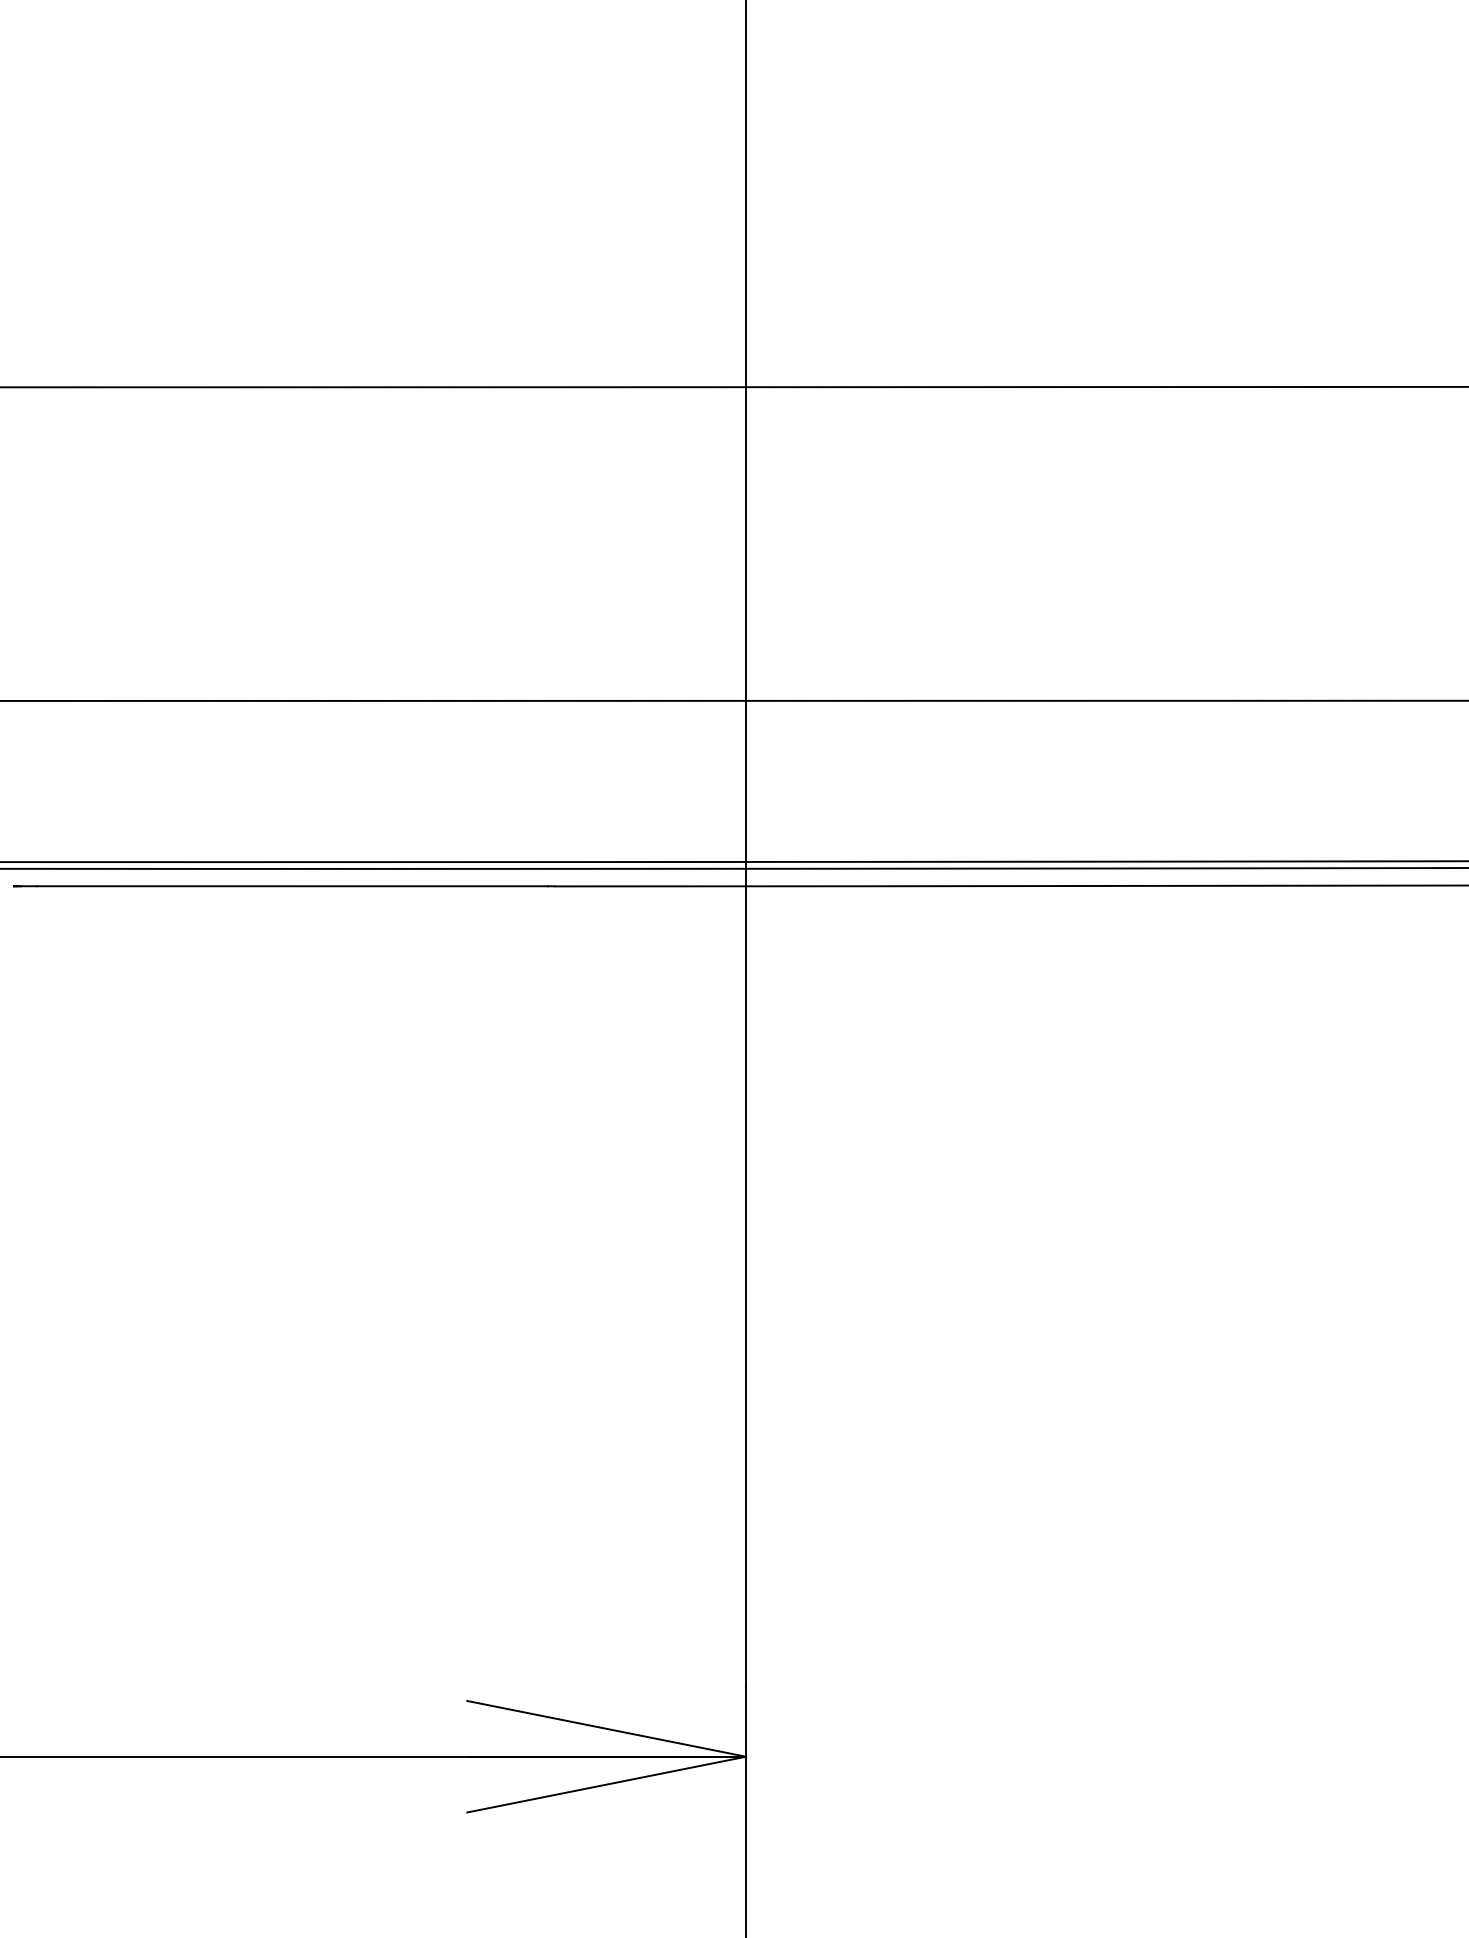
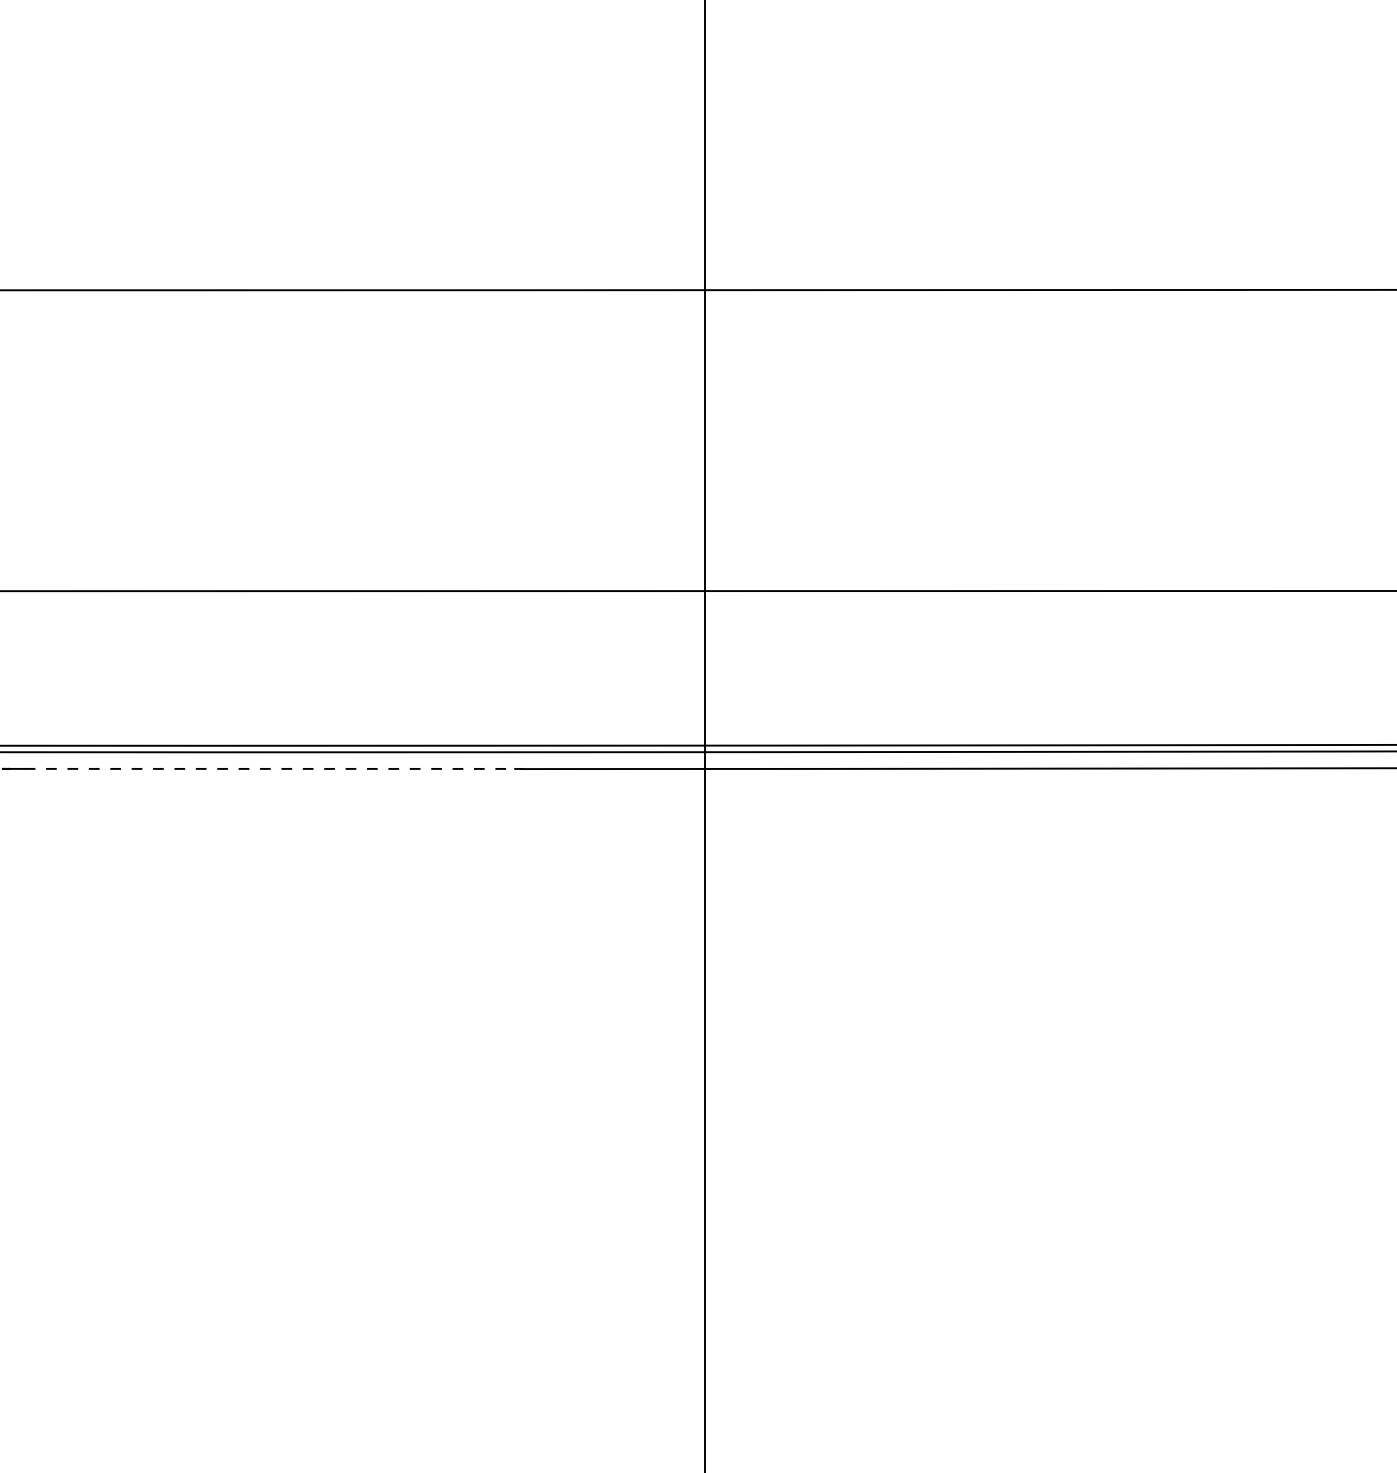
line: (292, 886) -> (269, 769), solid -> dashed

